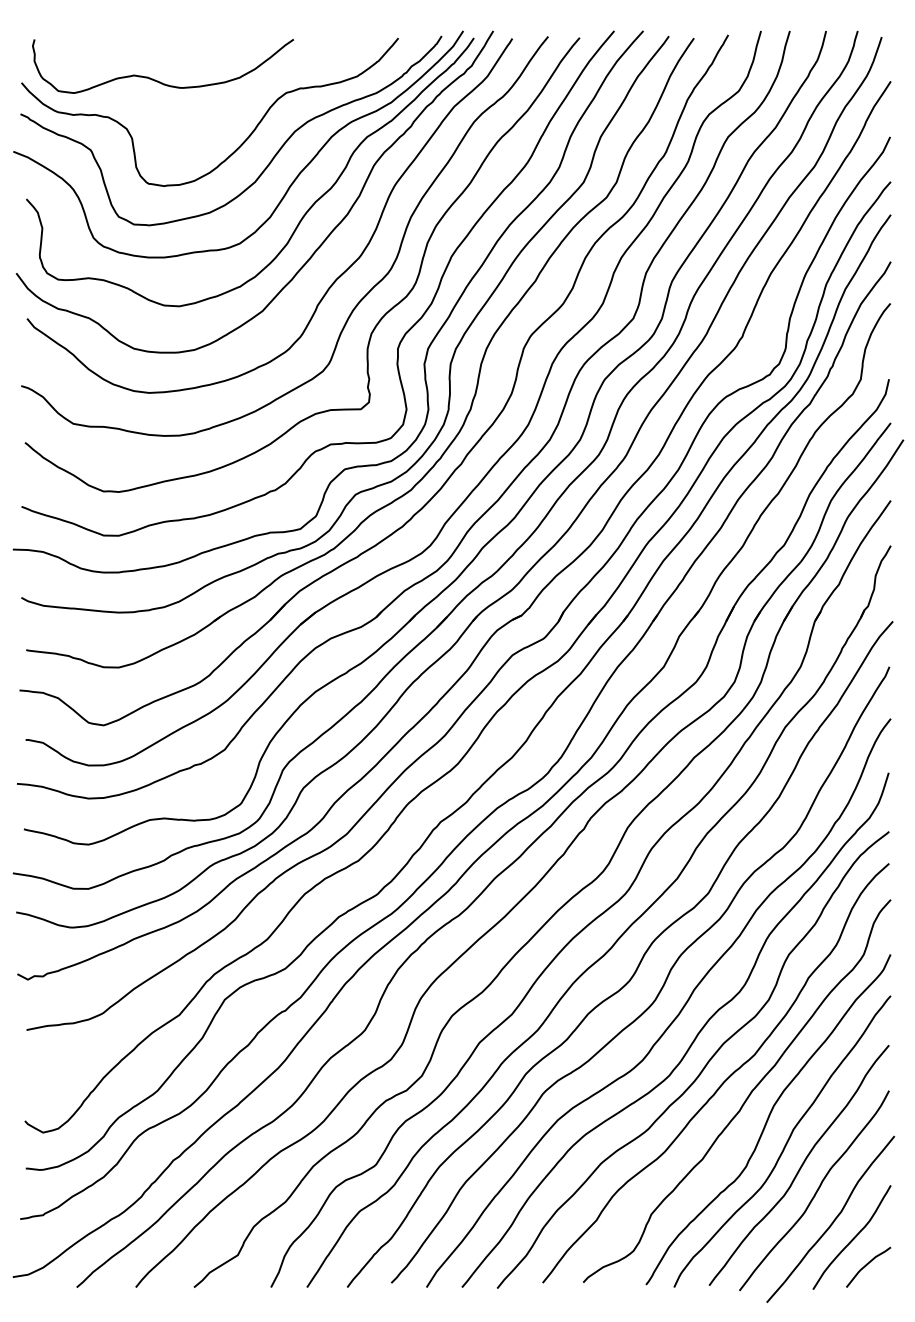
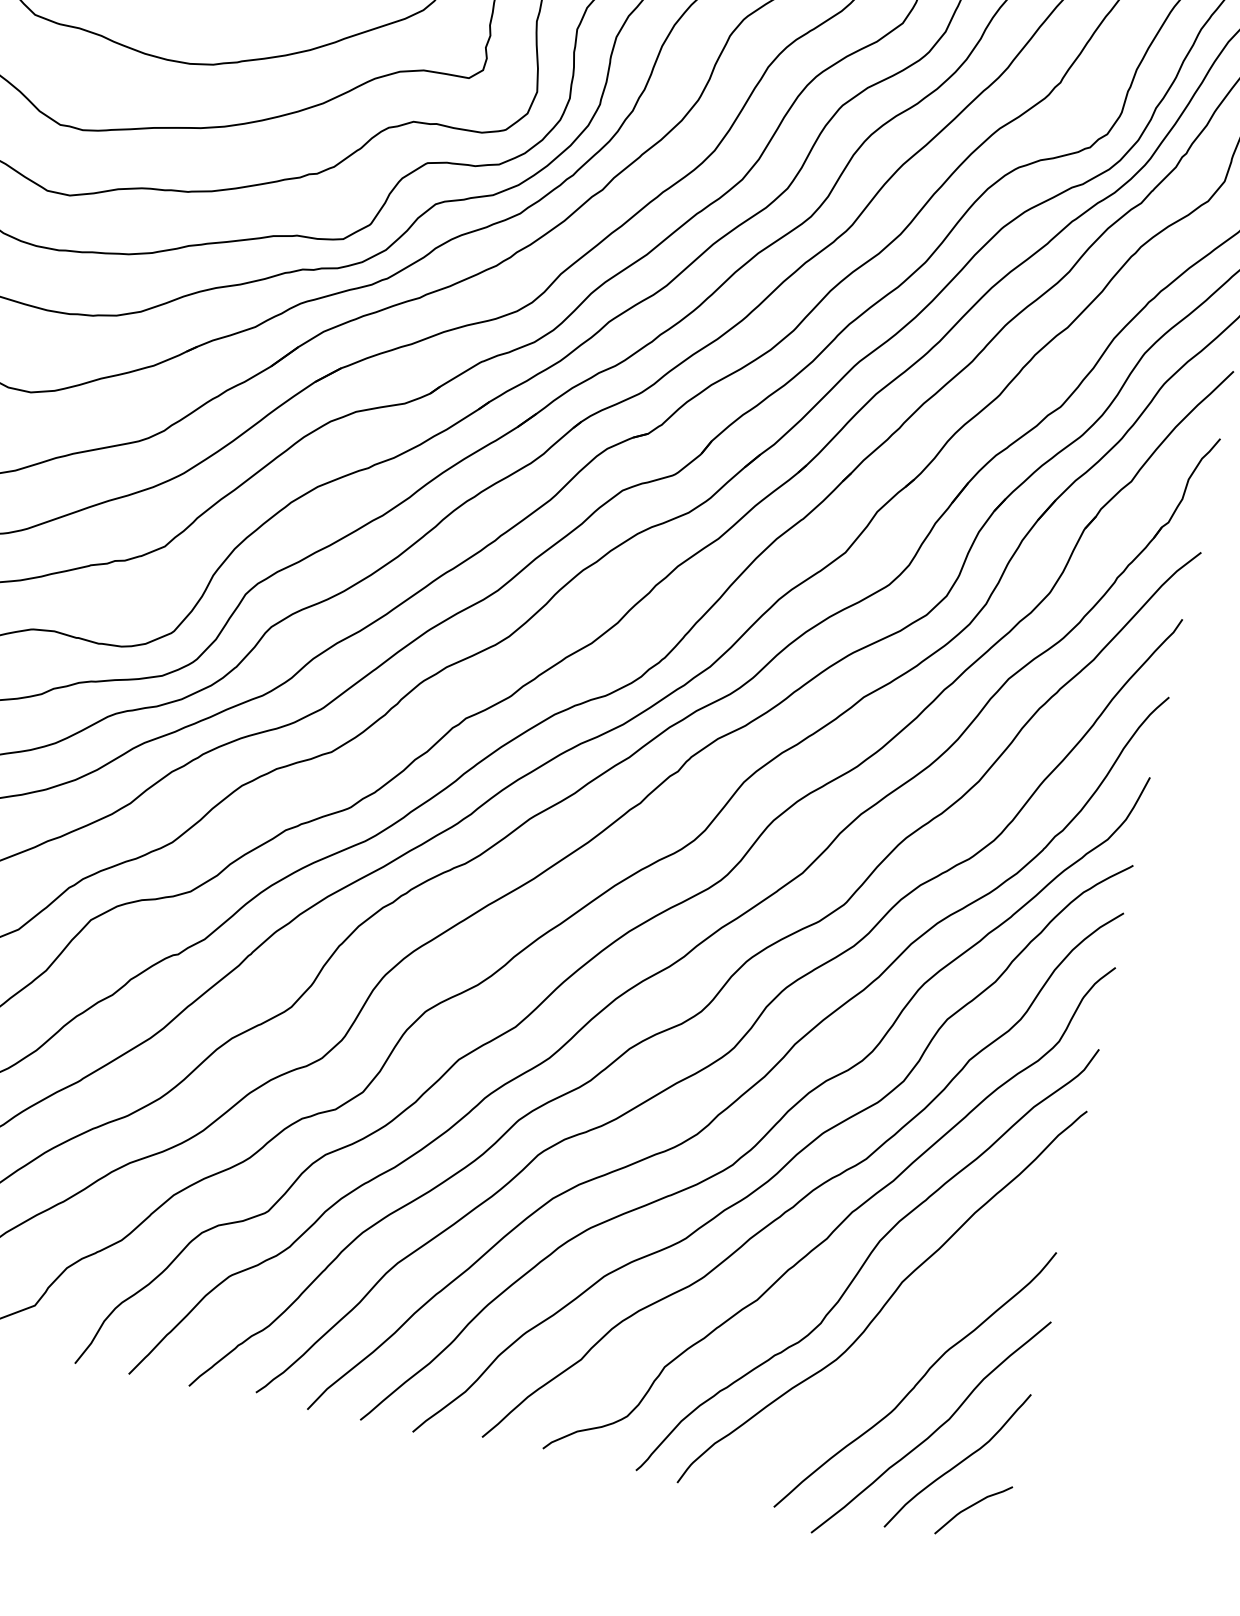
curve: (800, 1166) -> (901, 1339), removed

